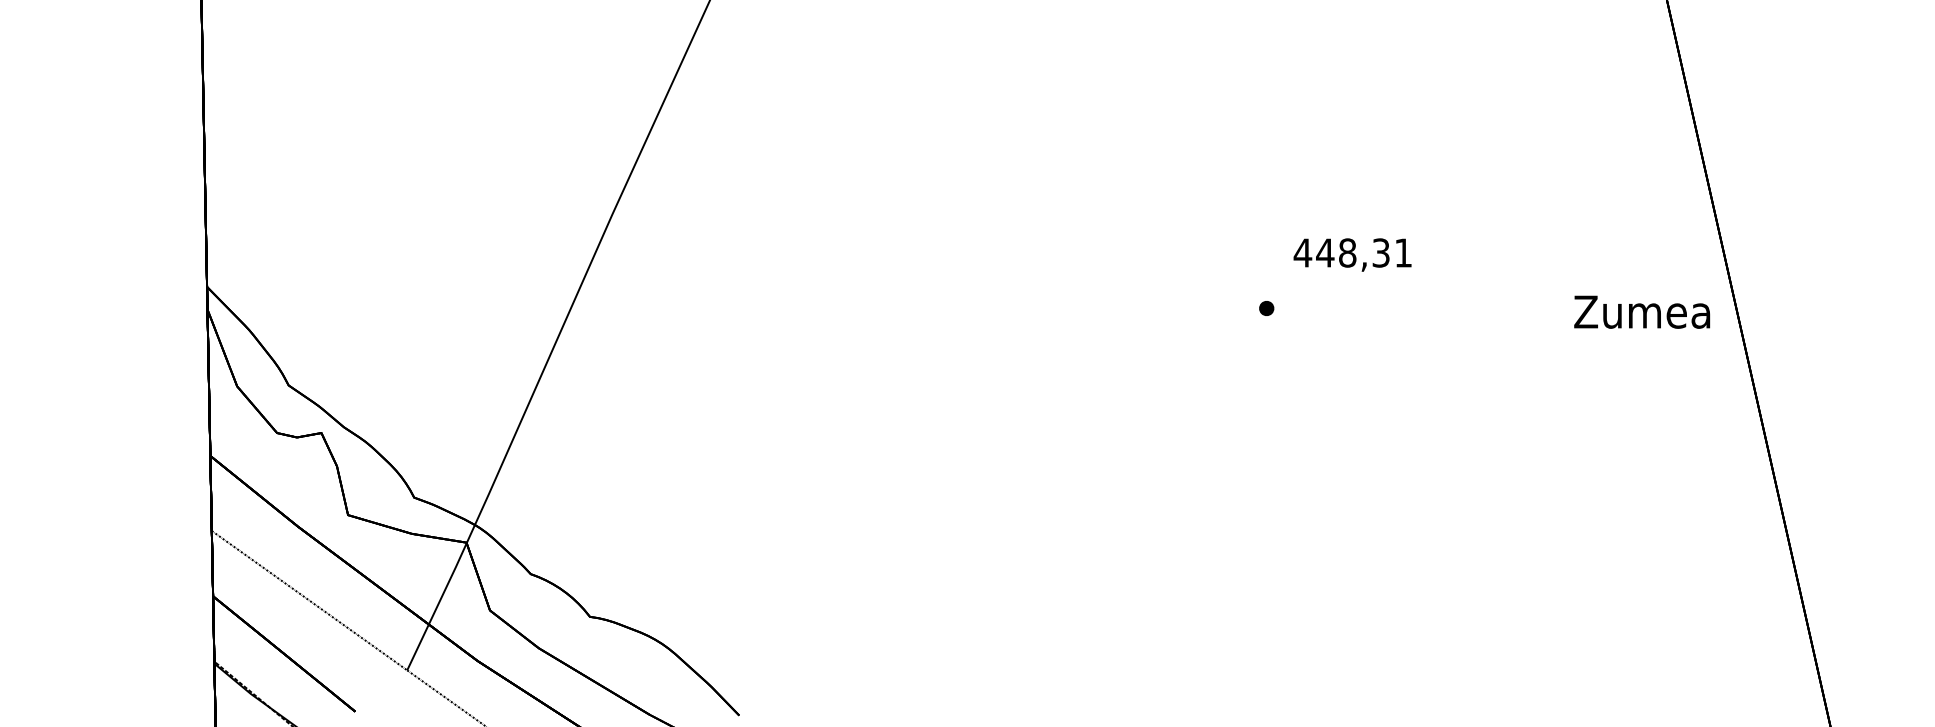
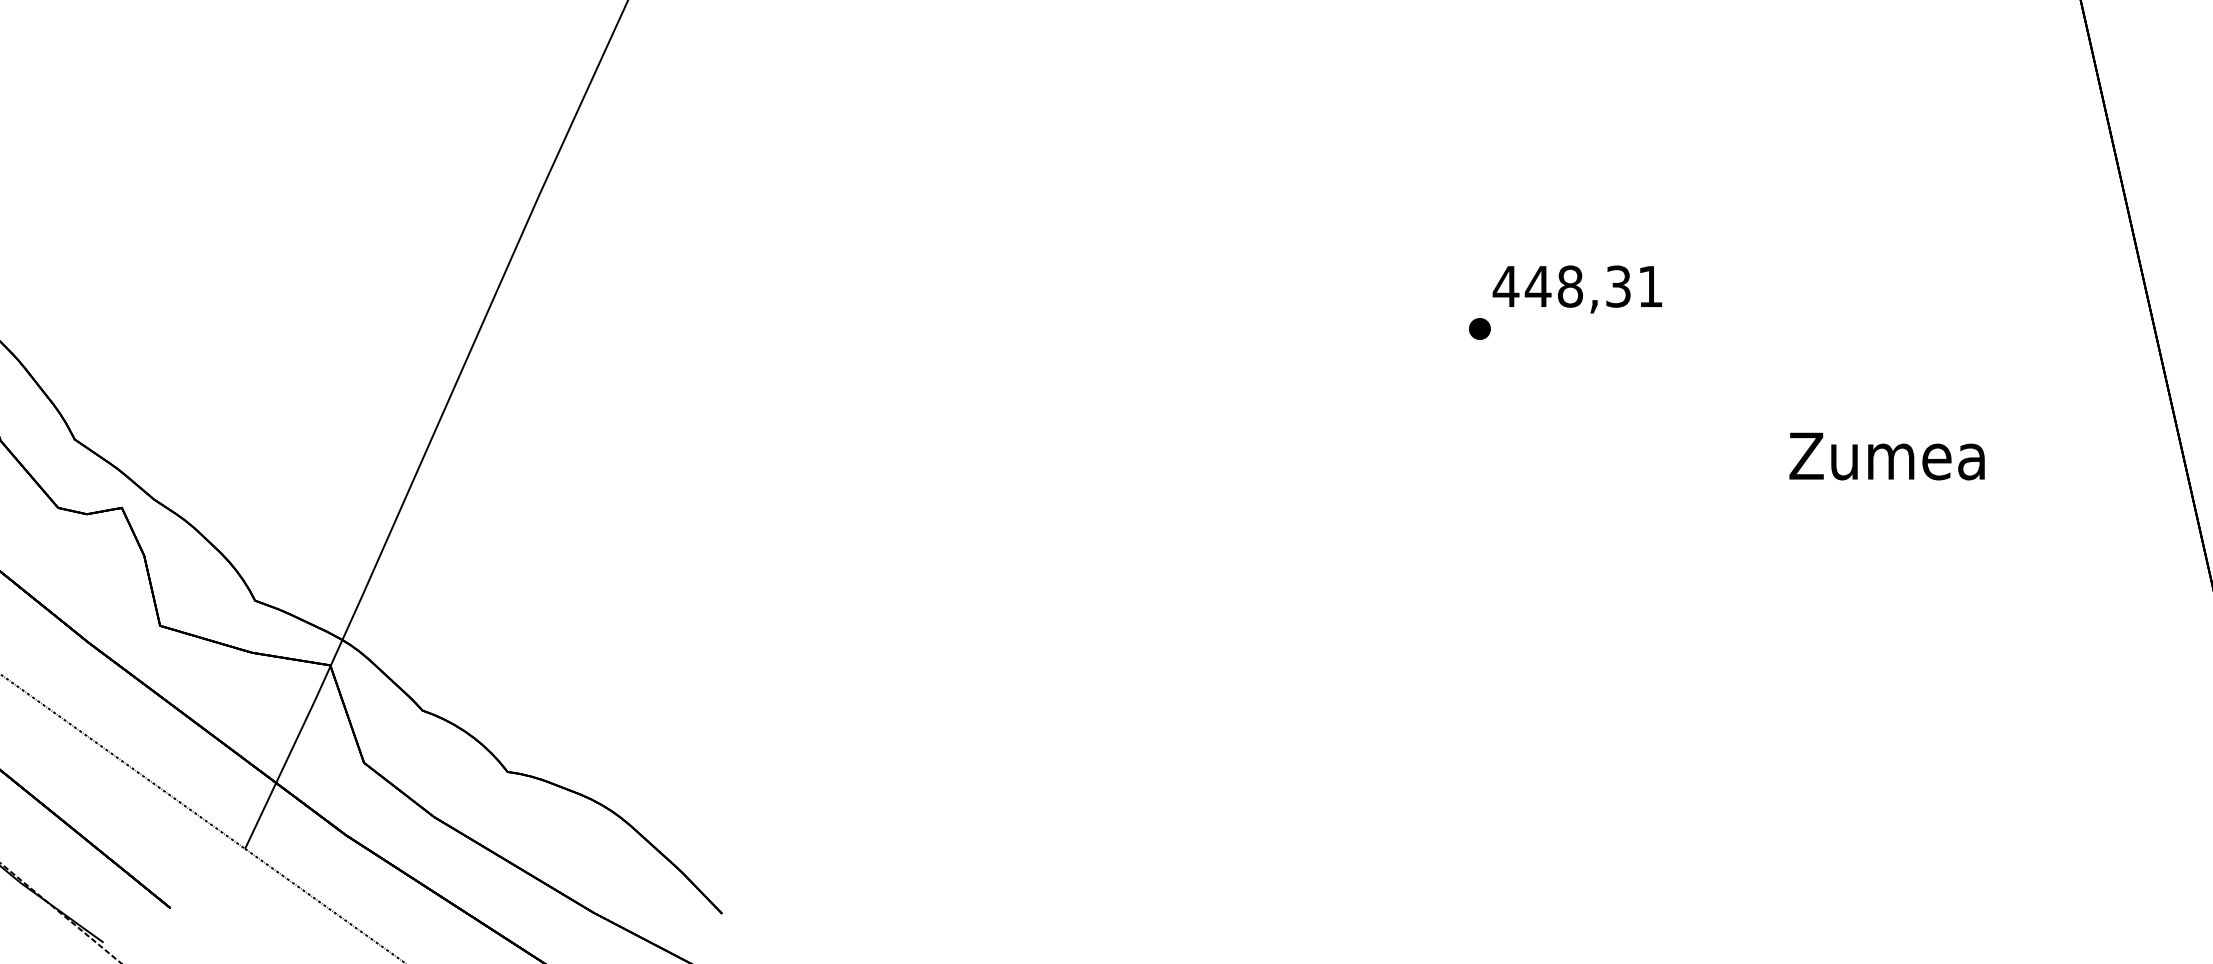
text: (1352, 254) -> (1577, 288), moved
text: (1642, 311) -> (1887, 455), moved

